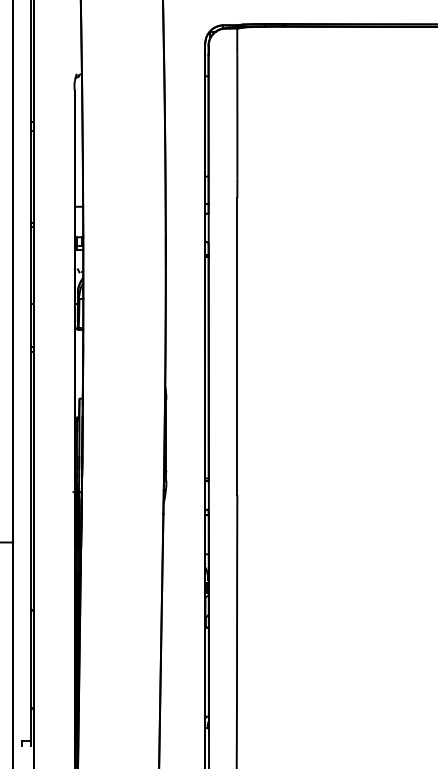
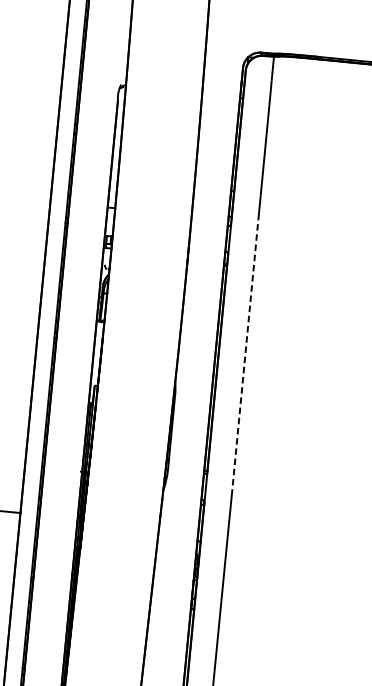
line: (237, 346) -> (245, 351), solid -> dashed

